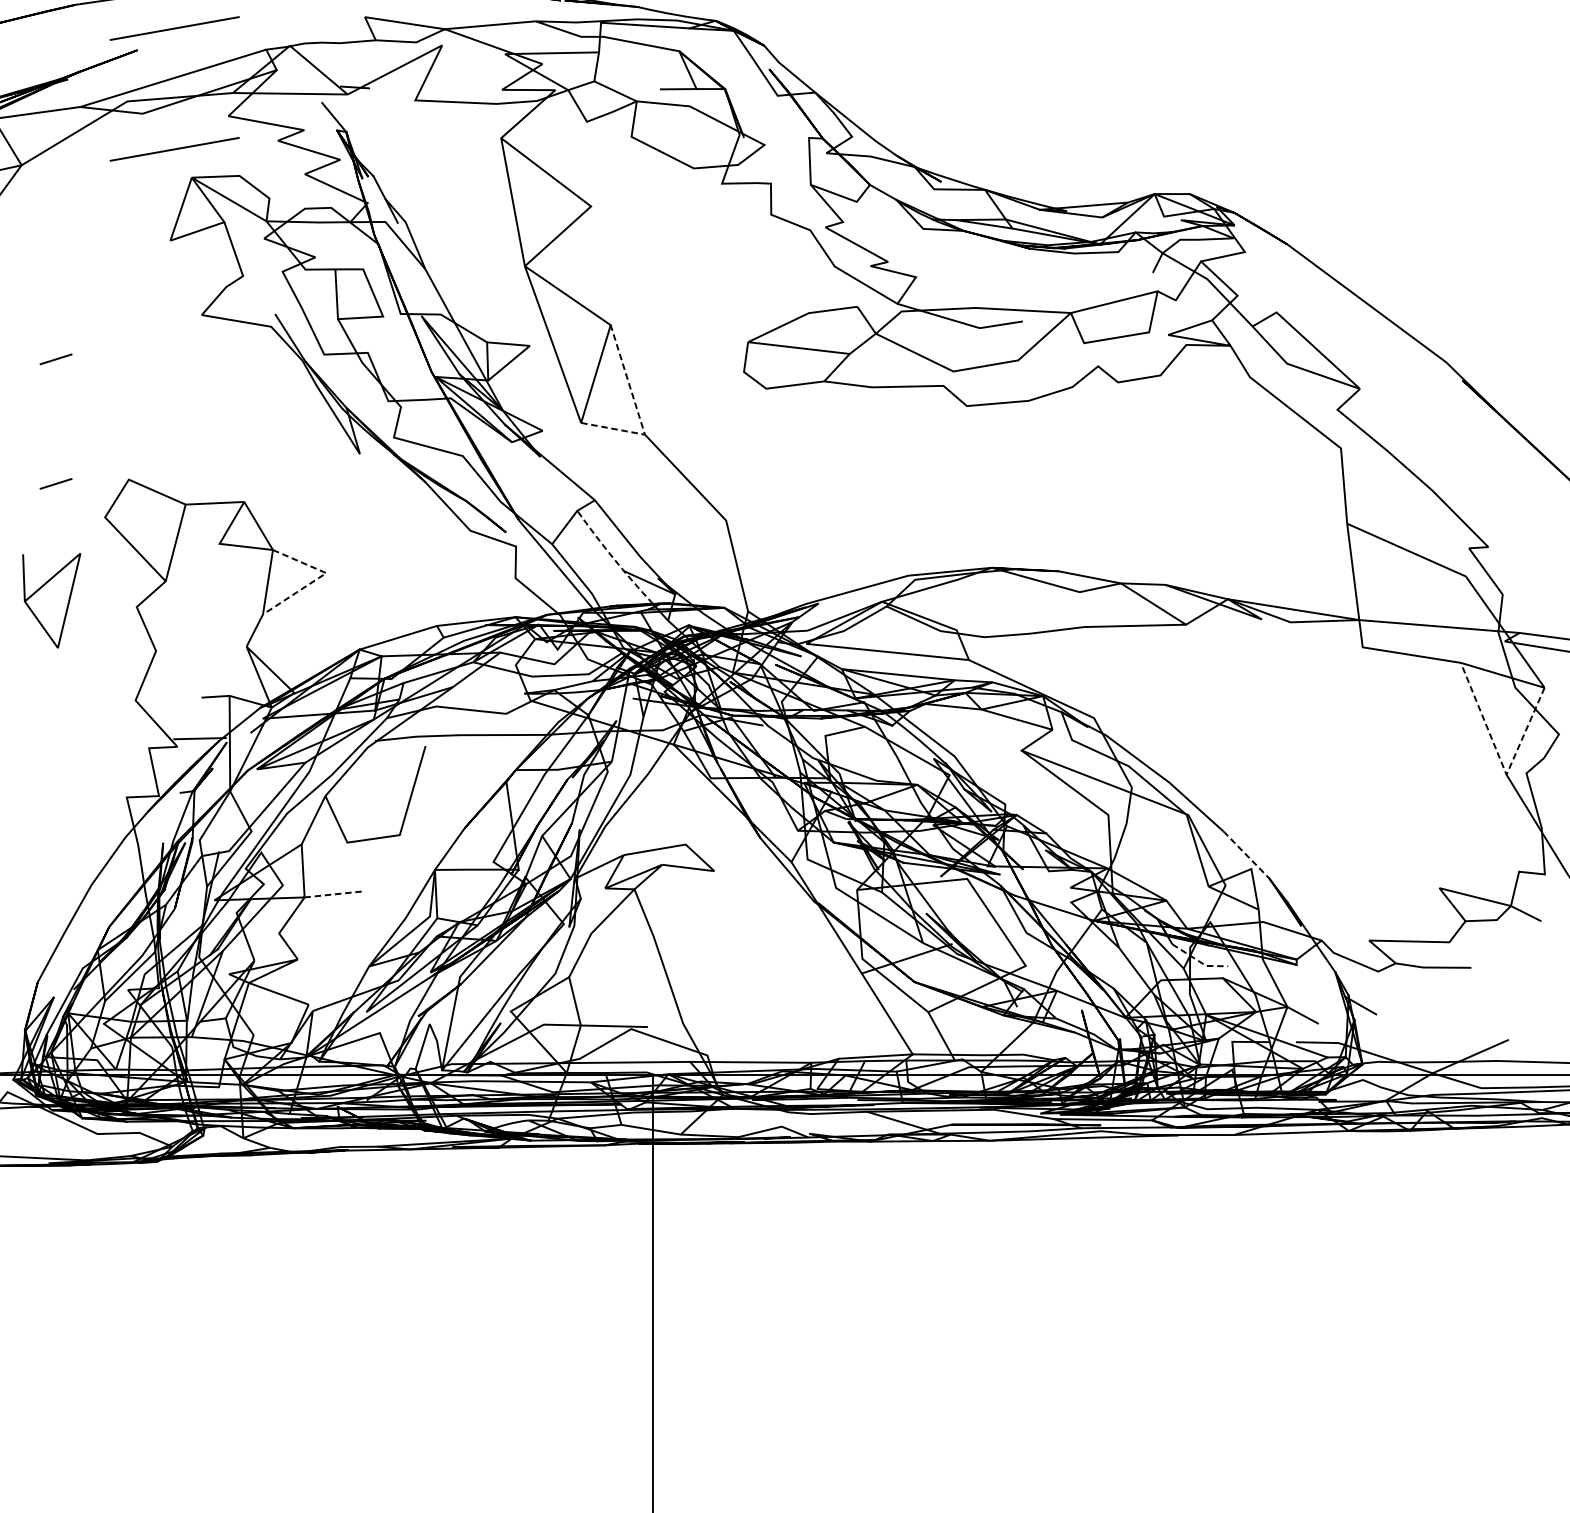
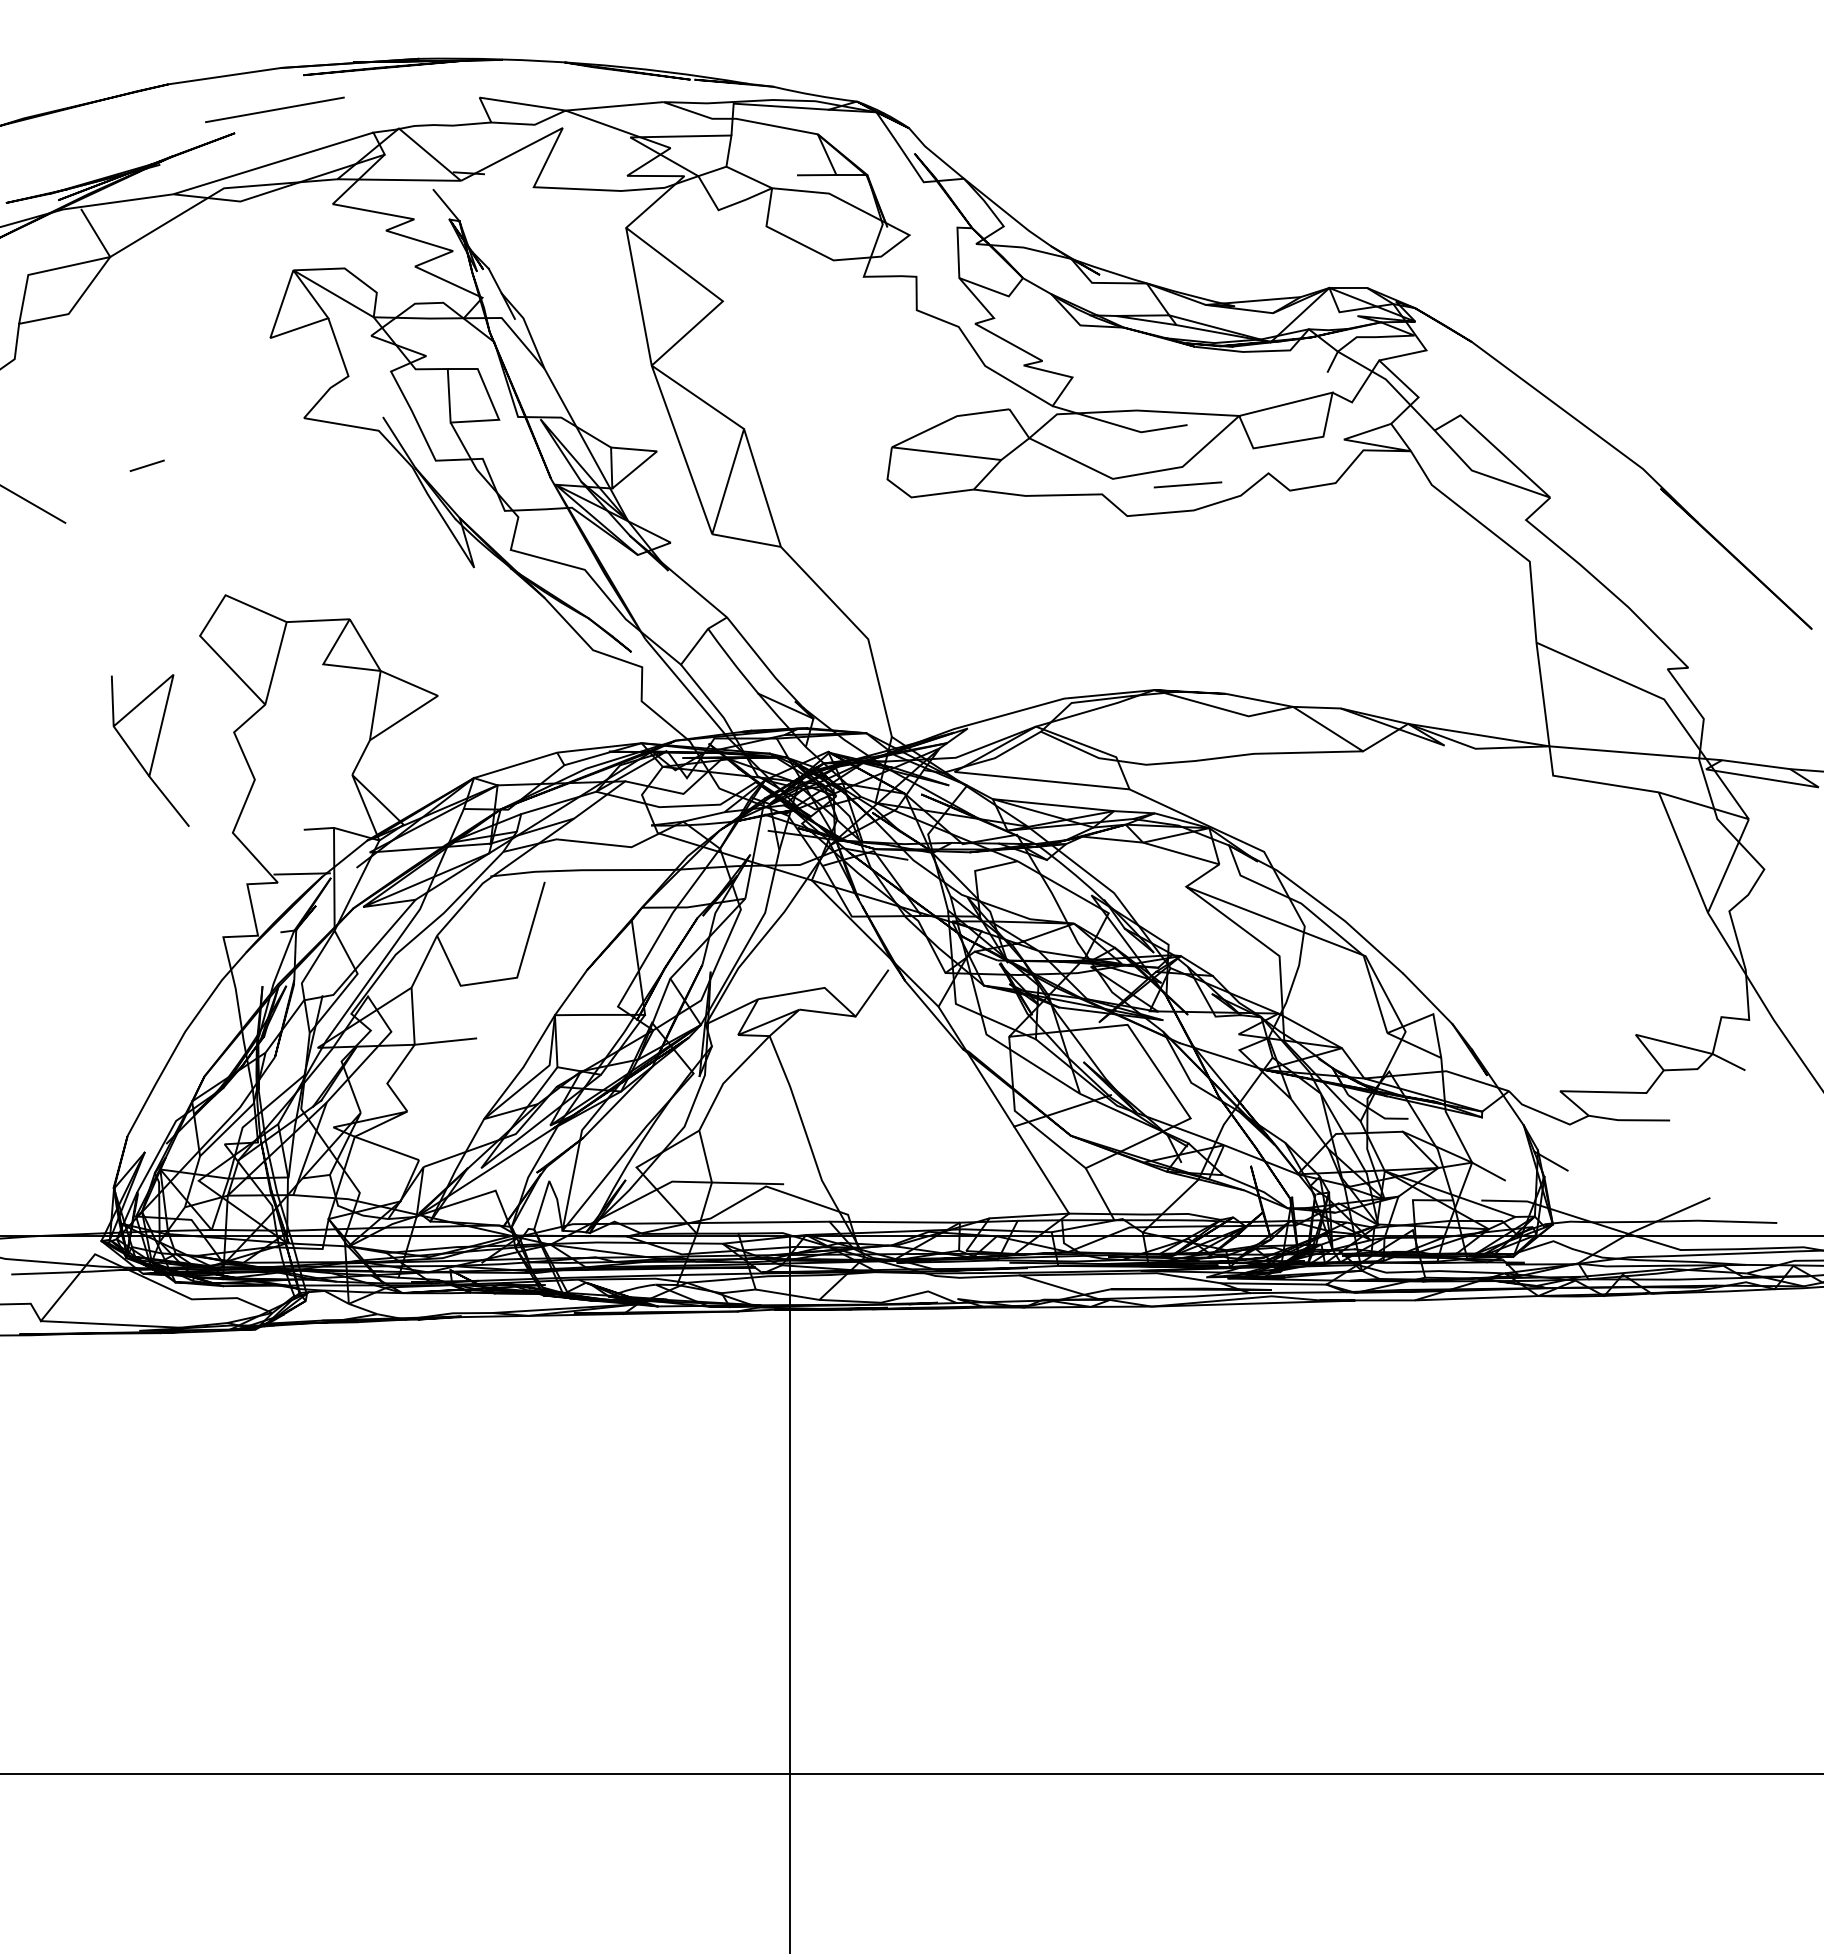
line: (174, 149) -> (274, 239), removed
line: (1022, 376) -> (1187, 484), added
line: (637, 411) -> (772, 521), dashed -> solid
line: (55, 483) -> (146, 599), removed
arc: (613, 558) -> (747, 680), dashed -> solid
line: (319, 577) -> (430, 700), dashed -> solid
line: (75, 670) -> (168, 800), added
line: (1501, 762) -> (1702, 899), dashed -> solid
line: (729, 849) -> (871, 993), added
line: (1246, 855) -> (1428, 999), dashed -> solid
line: (333, 894) -> (445, 1041), dashed -> solid
line: (1199, 961) -> (1377, 1113), dashed -> solid

